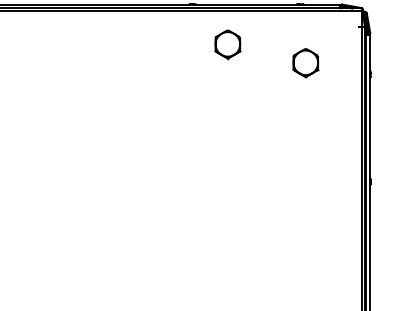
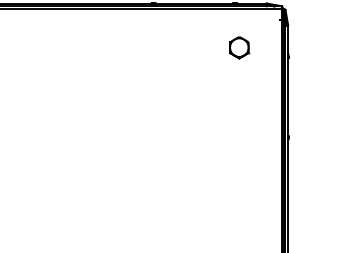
part: (228, 44) -> (180, 33), removed

